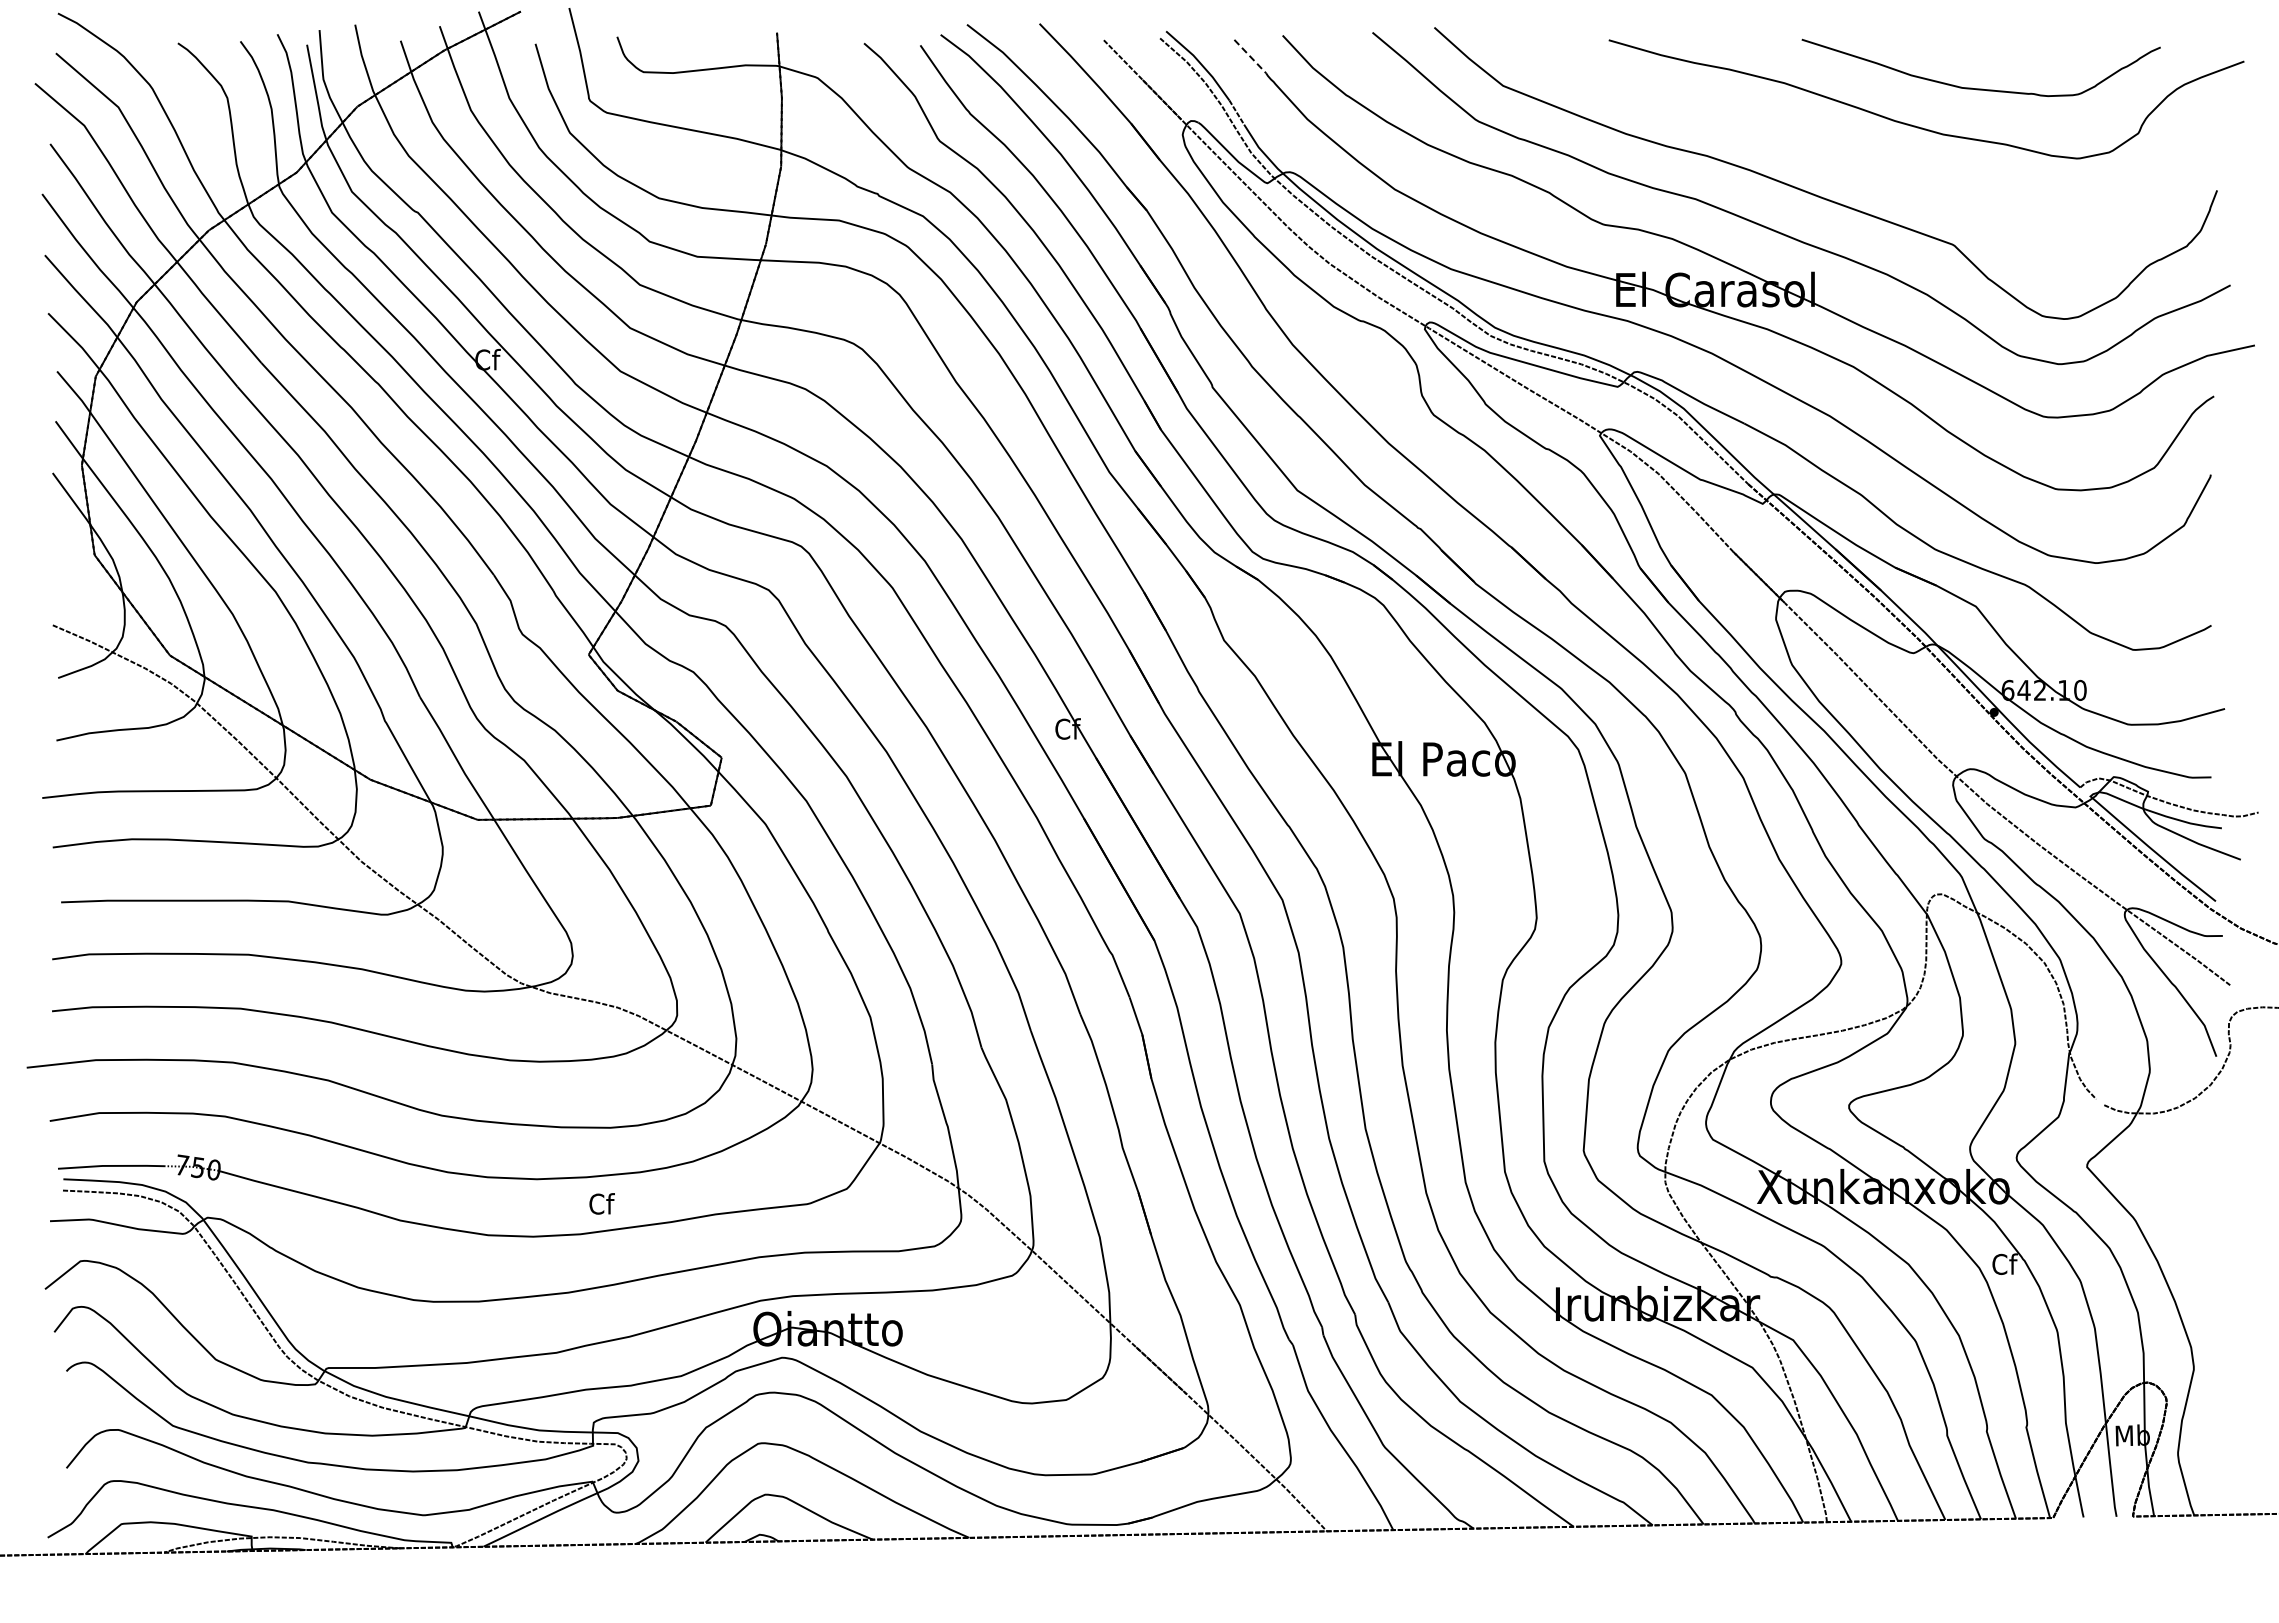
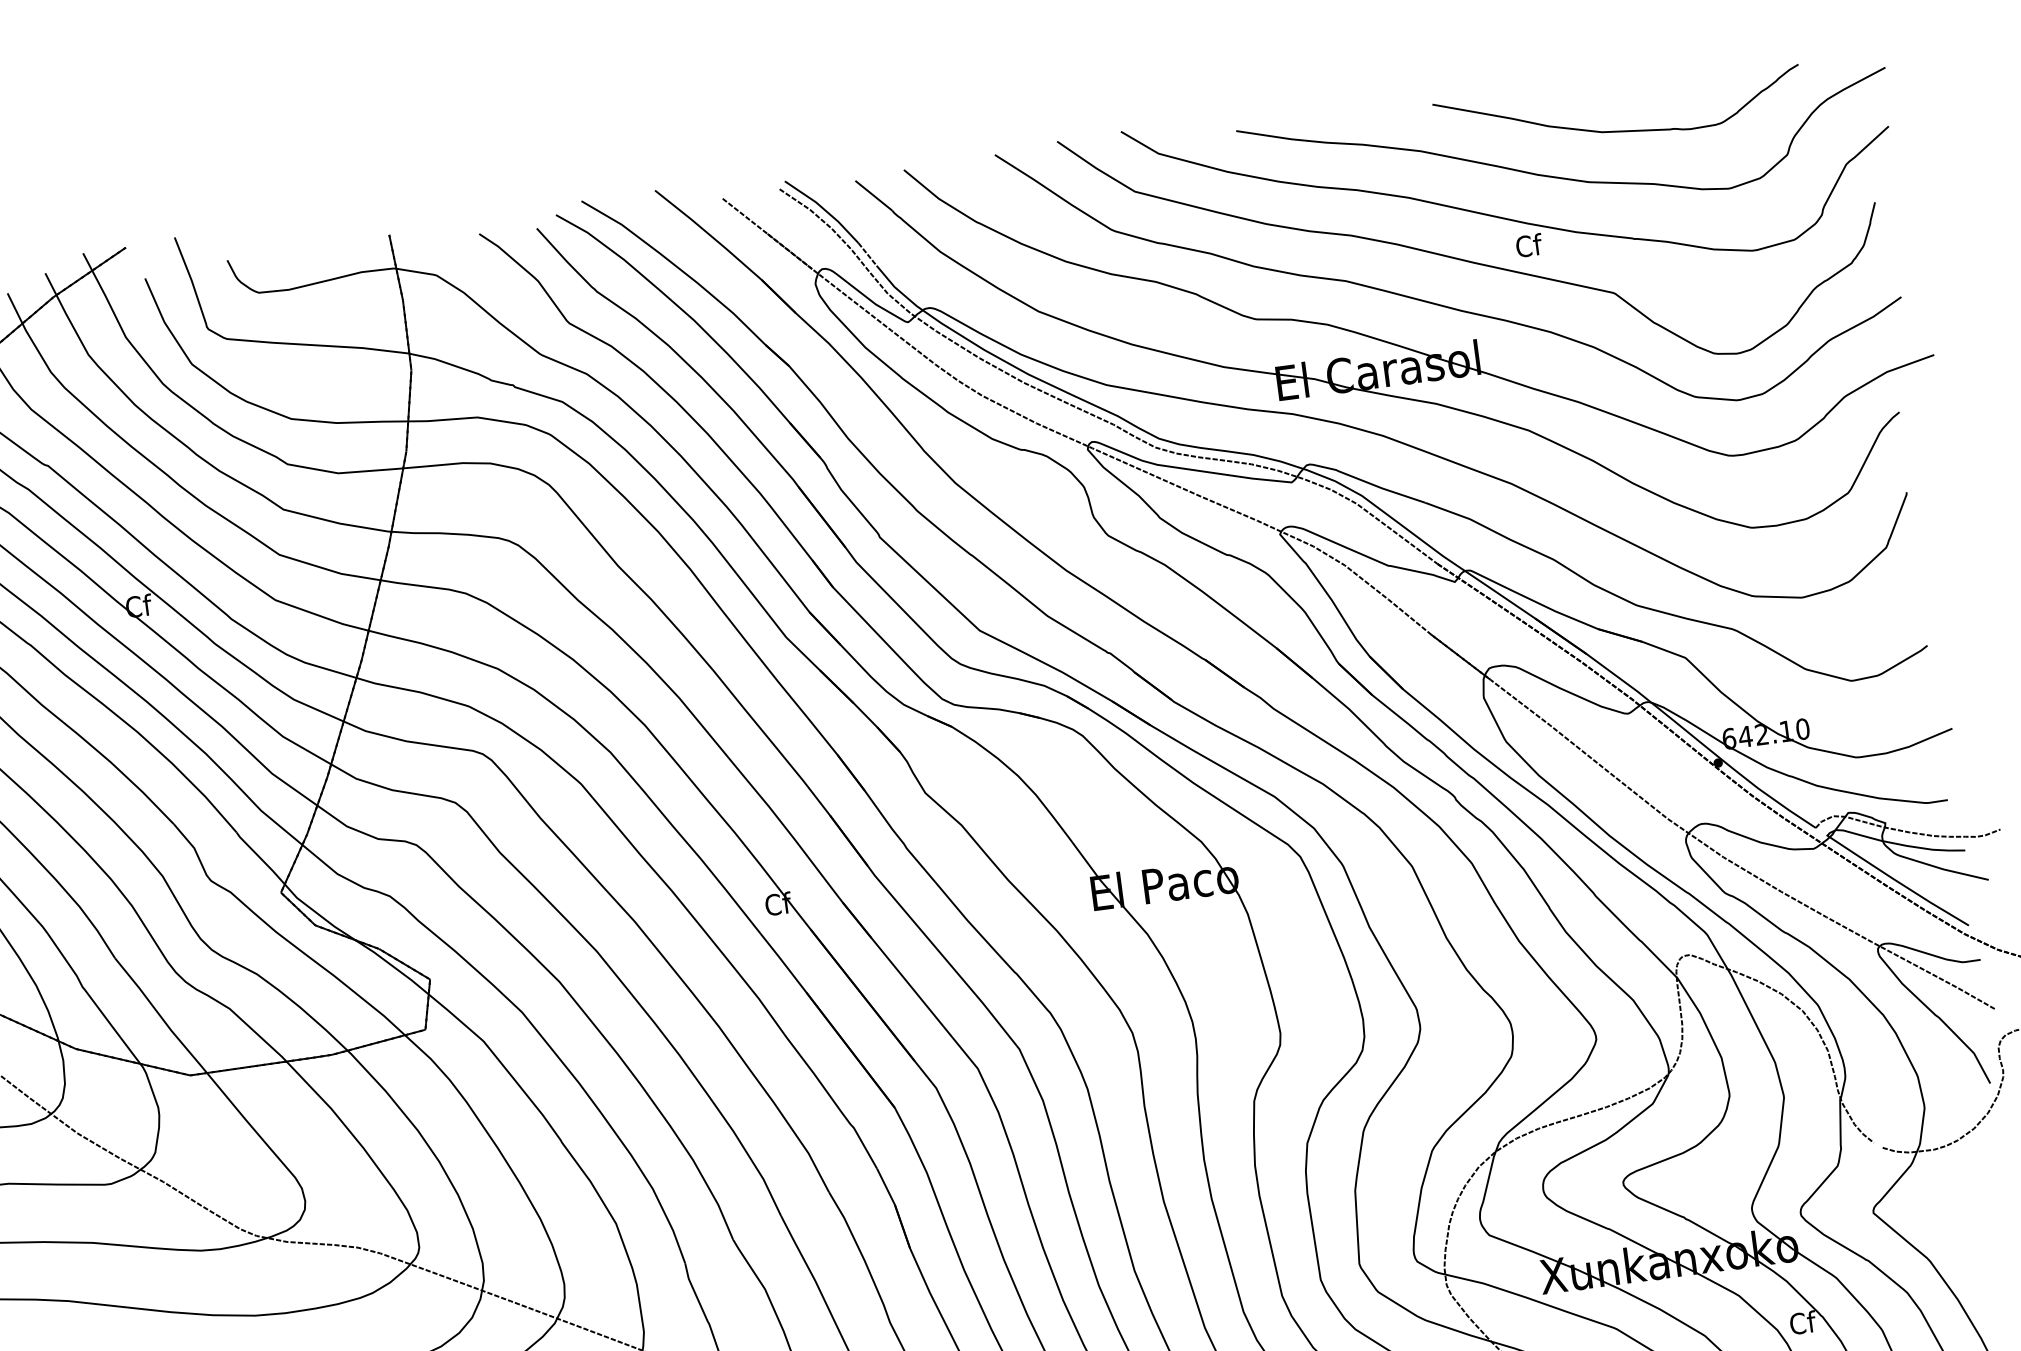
line: (1250, 56) -> (873, 195), dashed -> solid
part: (1856, 157) -> (1503, 217), added

